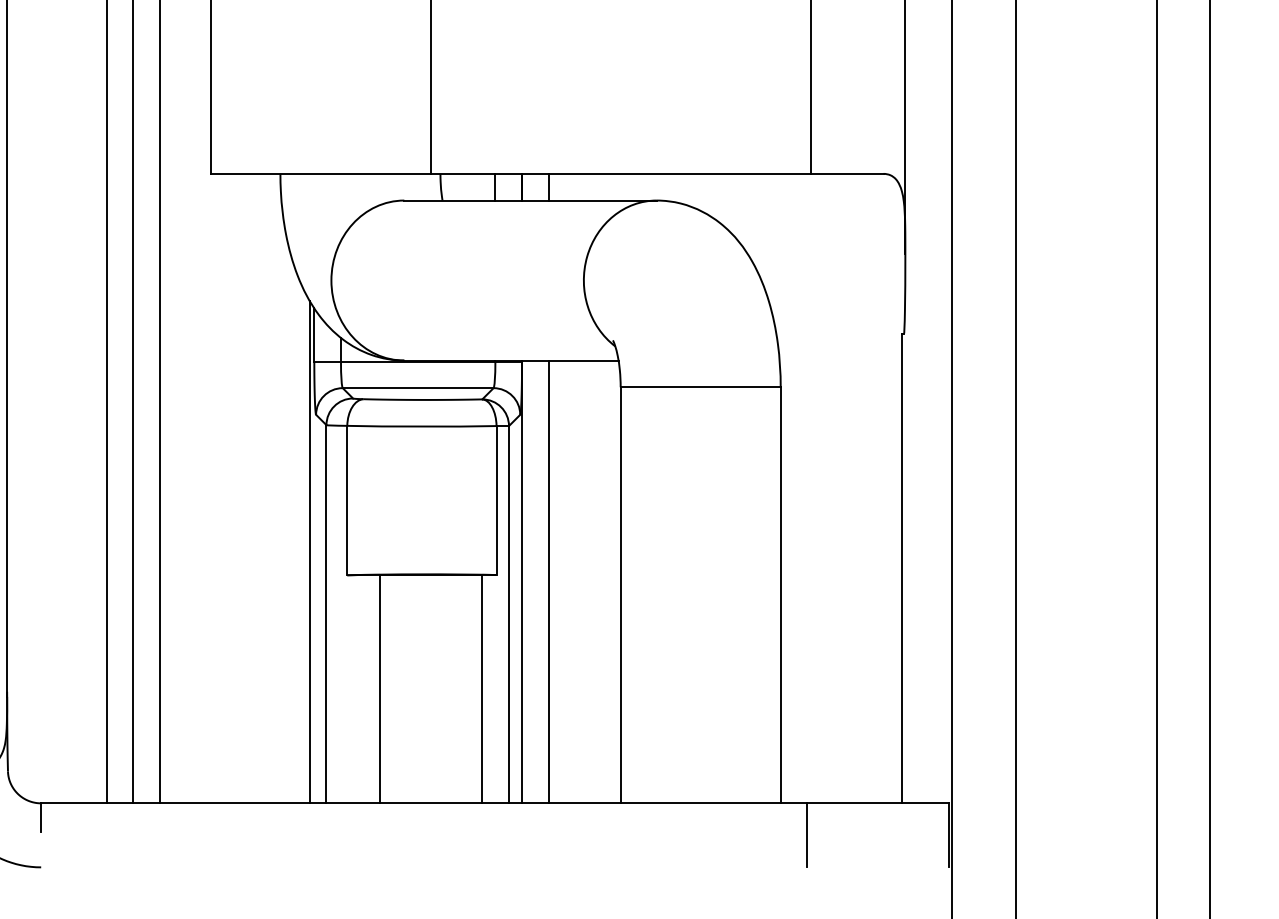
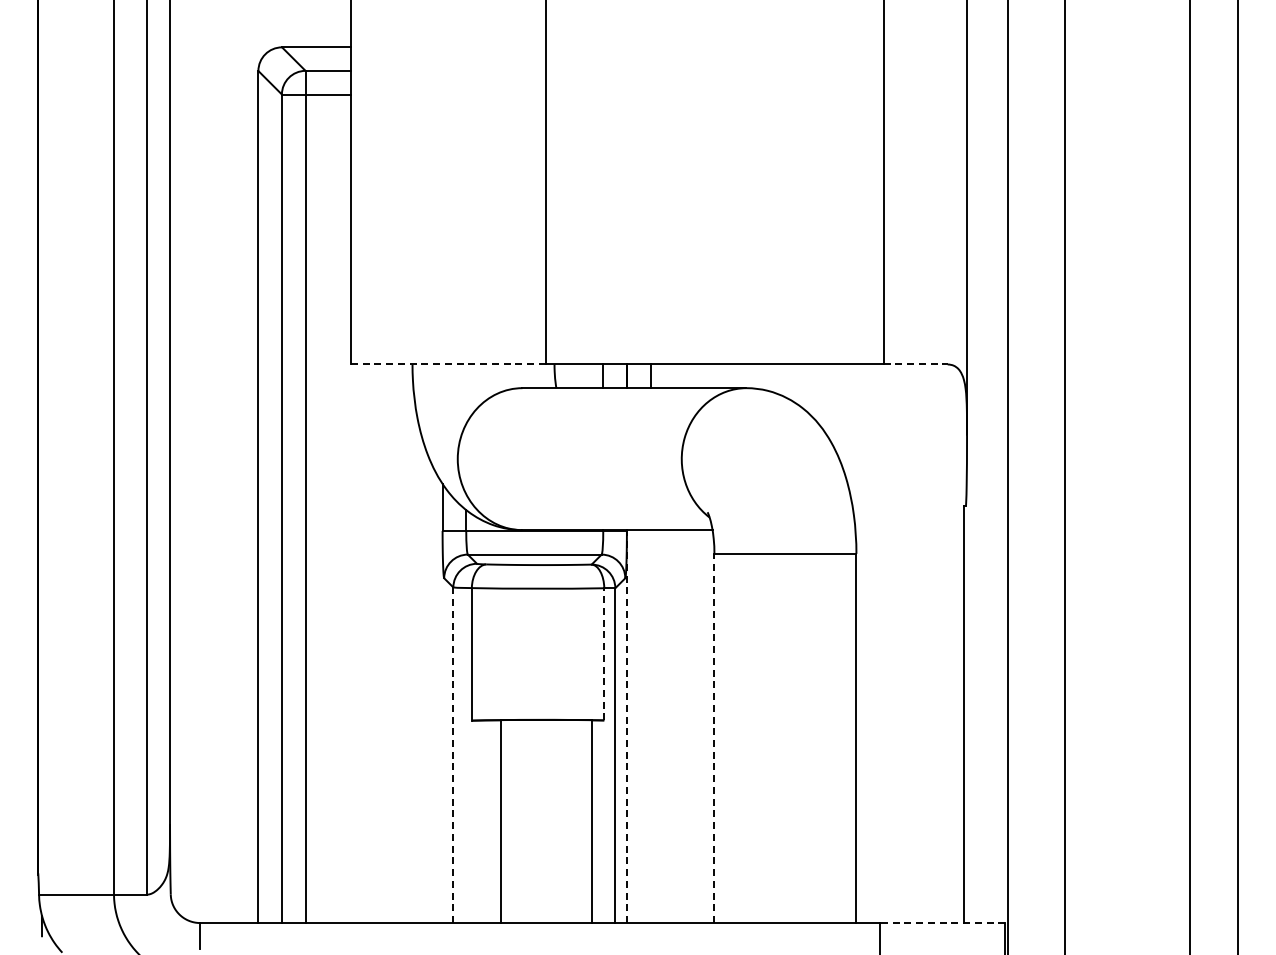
line: (320, 173) -> (448, 364), solid -> dashed
line: (848, 173) -> (916, 364), solid -> dashed
line: (496, 499) -> (604, 653), solid -> dashed
line: (309, 552) -> (438, 700), removed
line: (521, 581) -> (626, 726), solid -> dashed
line: (548, 581) -> (650, 726), removed
line: (620, 595) -> (714, 738), solid -> dashed
line: (326, 614) -> (453, 755), solid -> dashed
line: (877, 803) -> (942, 923), solid -> dashed

